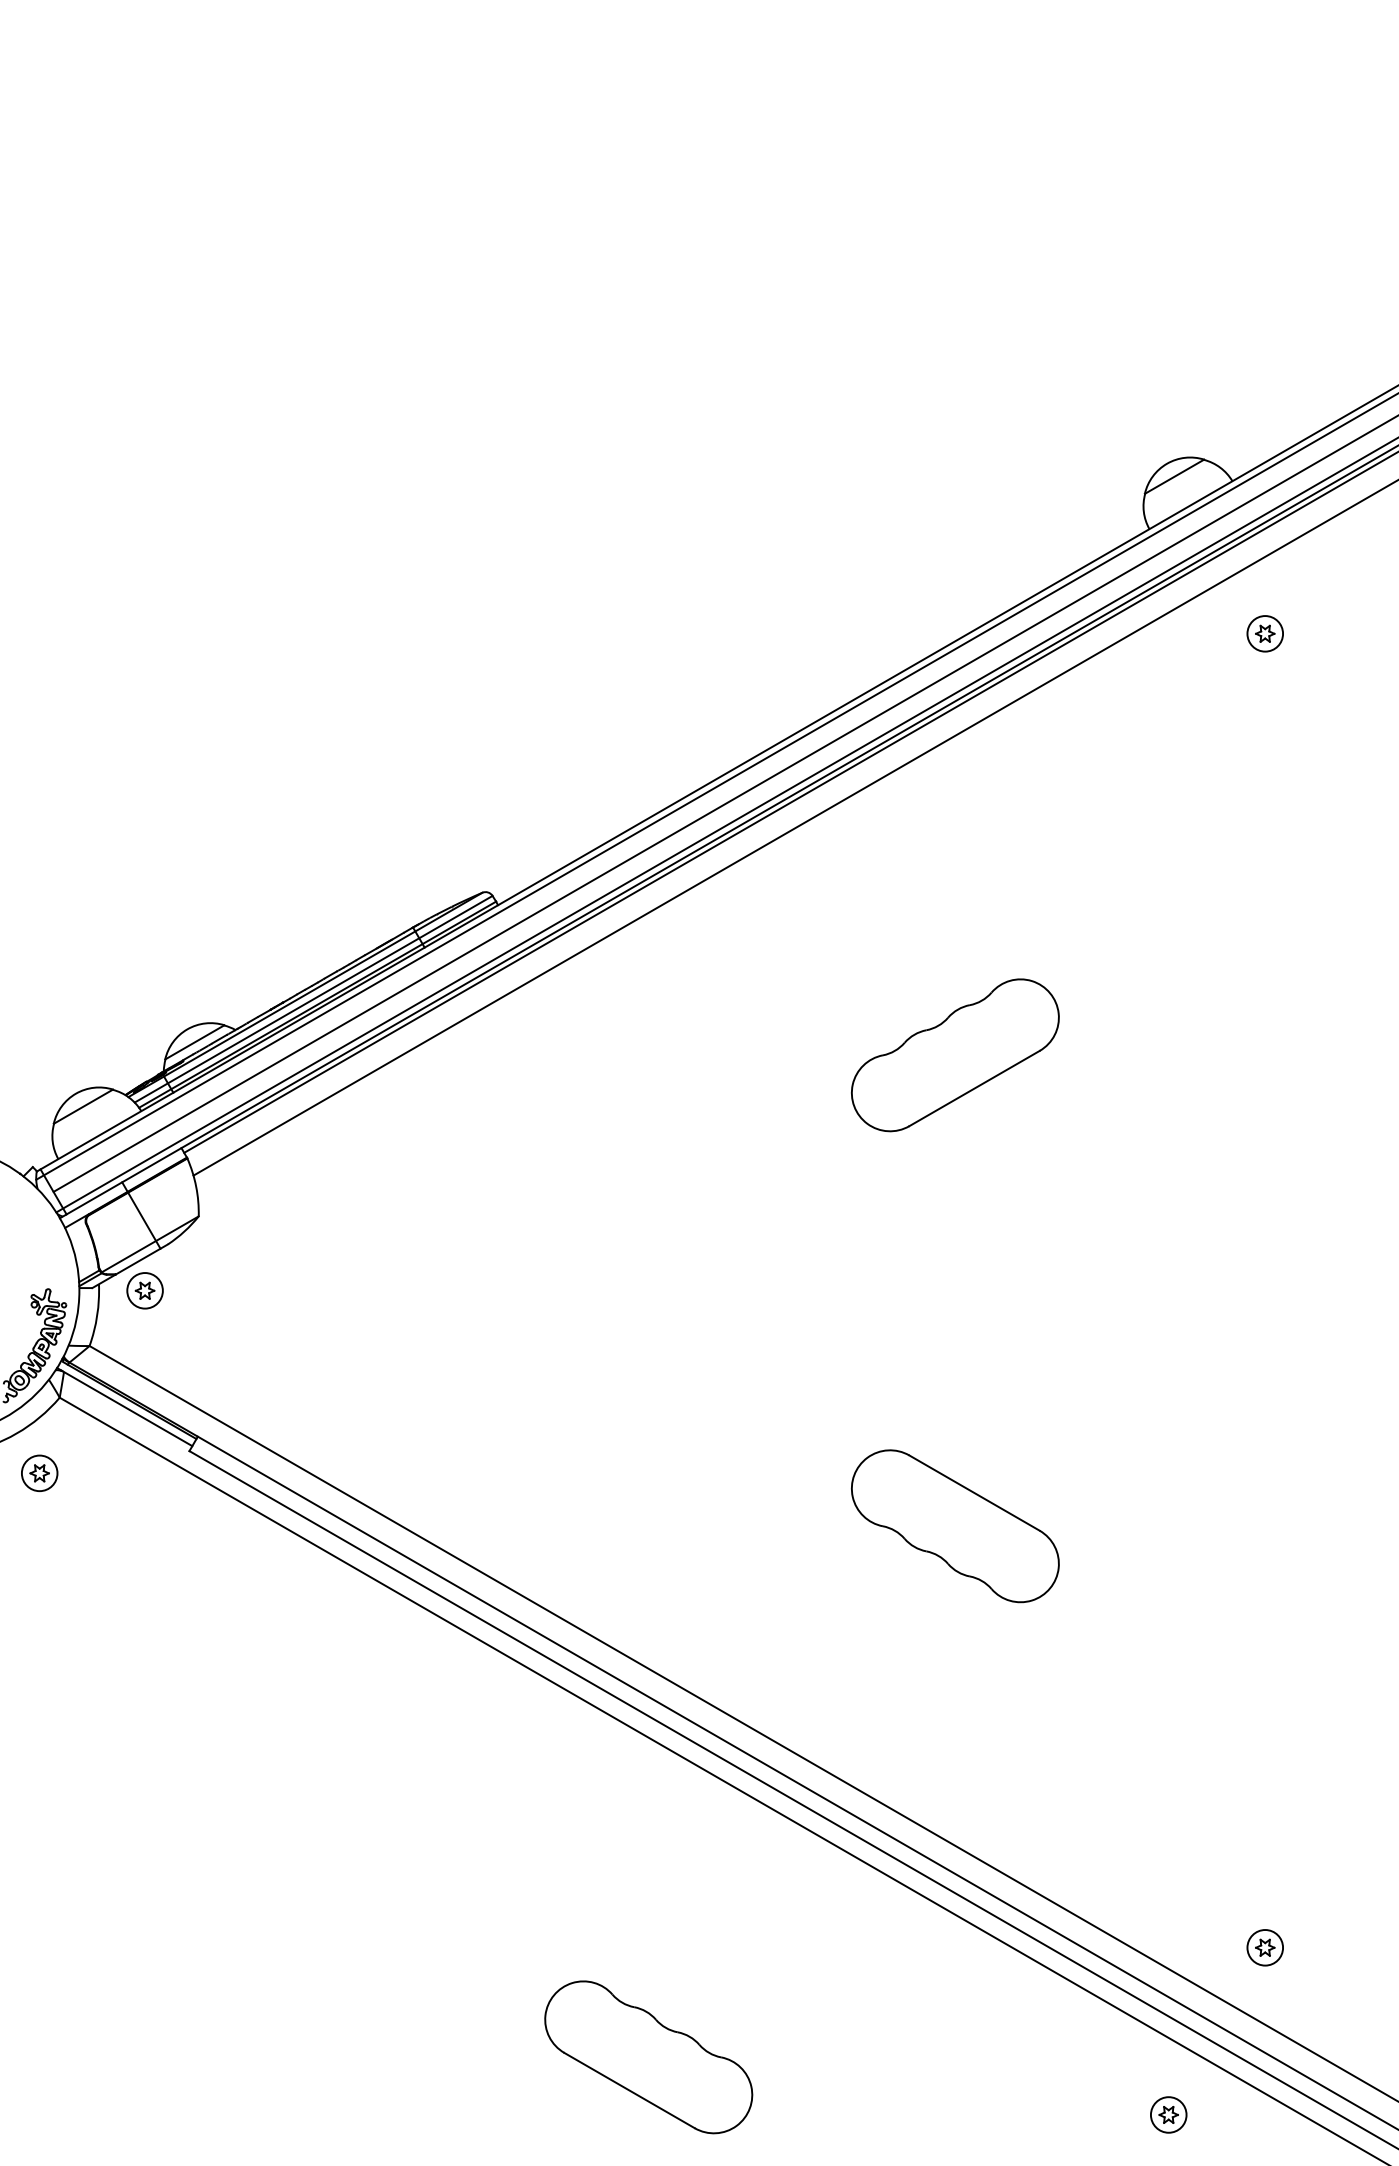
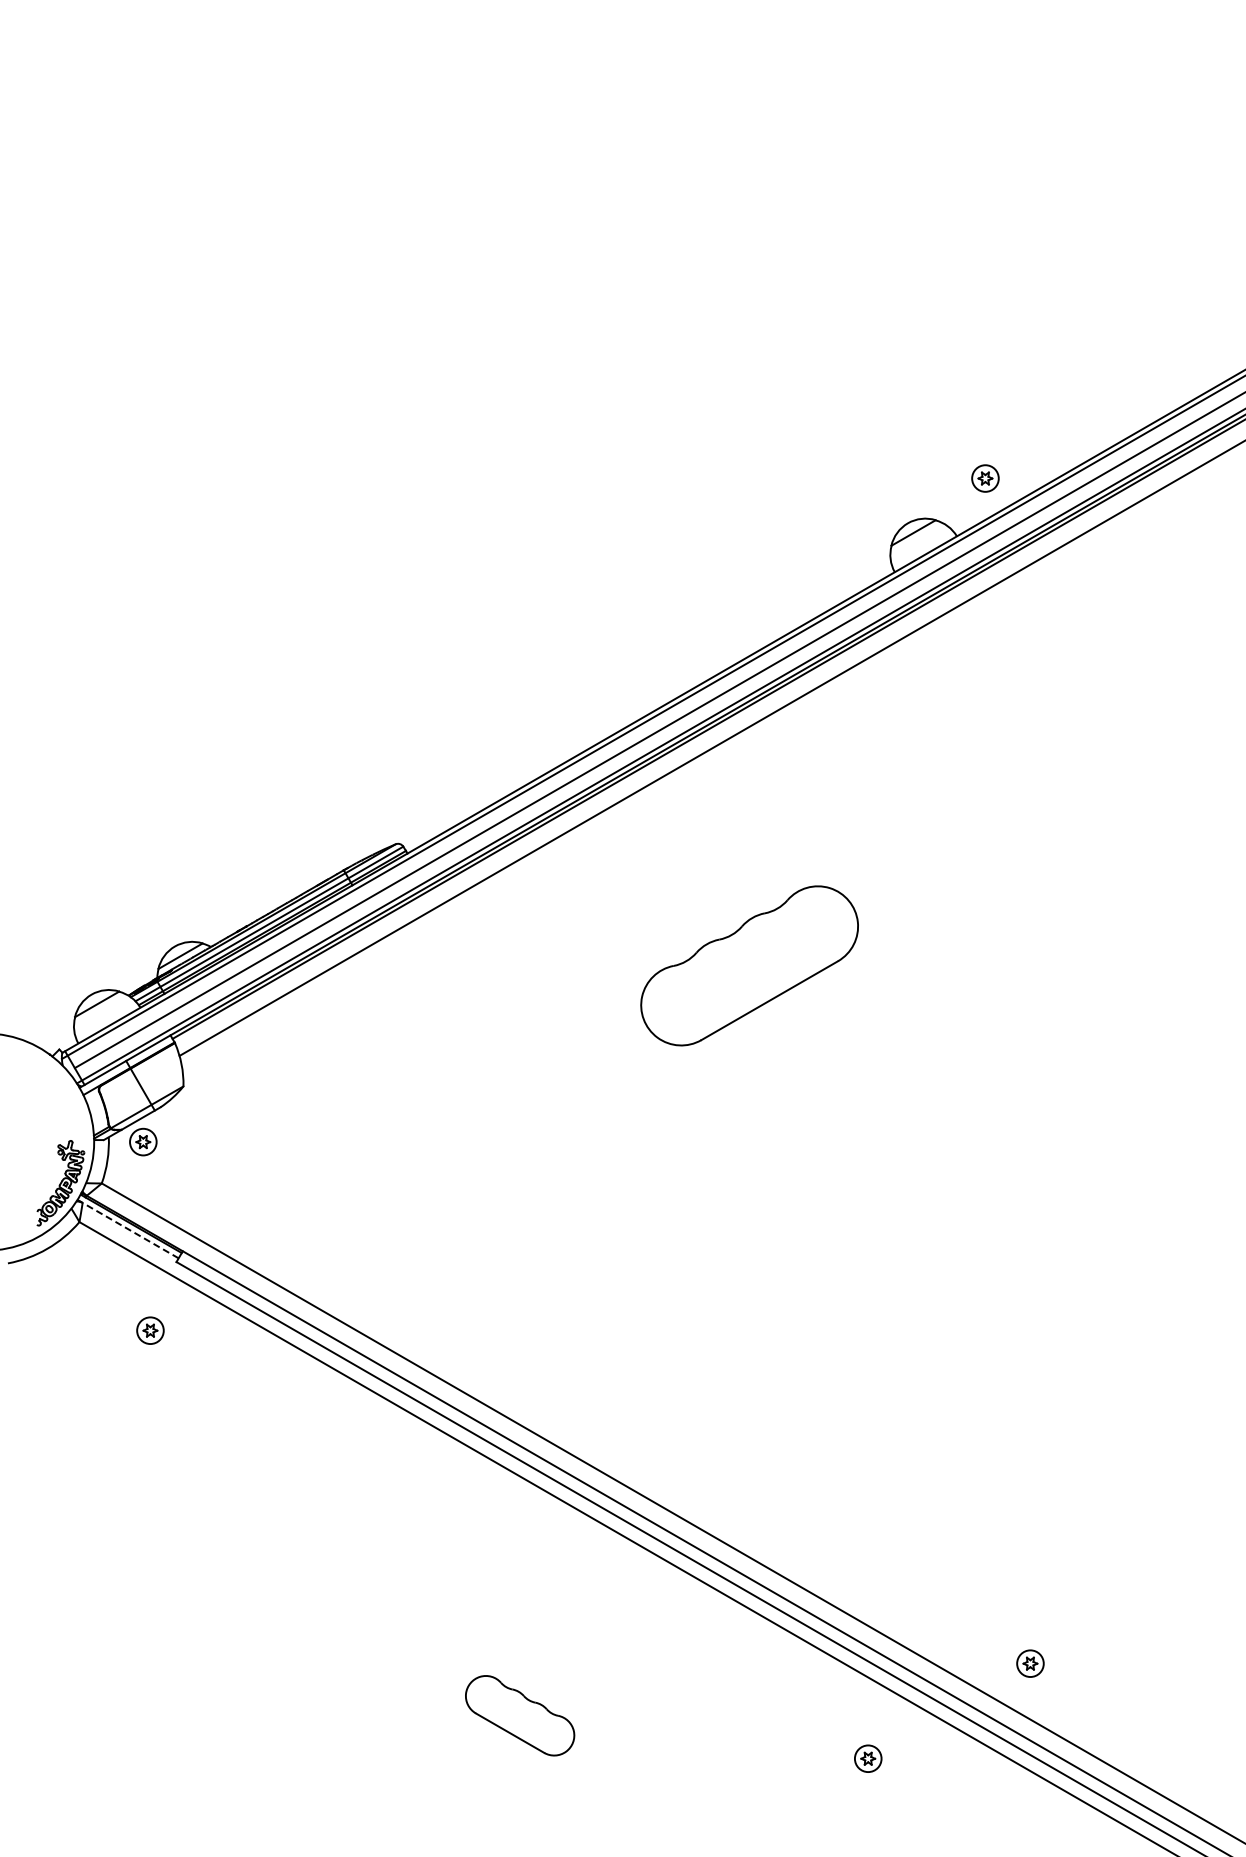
part: (1265, 633) -> (985, 478), moved
part: (955, 1054) -> (749, 965), size x1.4
line: (123, 1406) -> (127, 1228), solid -> dashed
part: (39, 1473) -> (150, 1330), moved
part: (955, 1525) -> (749, 1317), removed
part: (1265, 1947) -> (1030, 1663), moved
part: (647, 2057) -> (519, 1715), size x0.7
part: (1169, 2114) -> (868, 1758), moved

